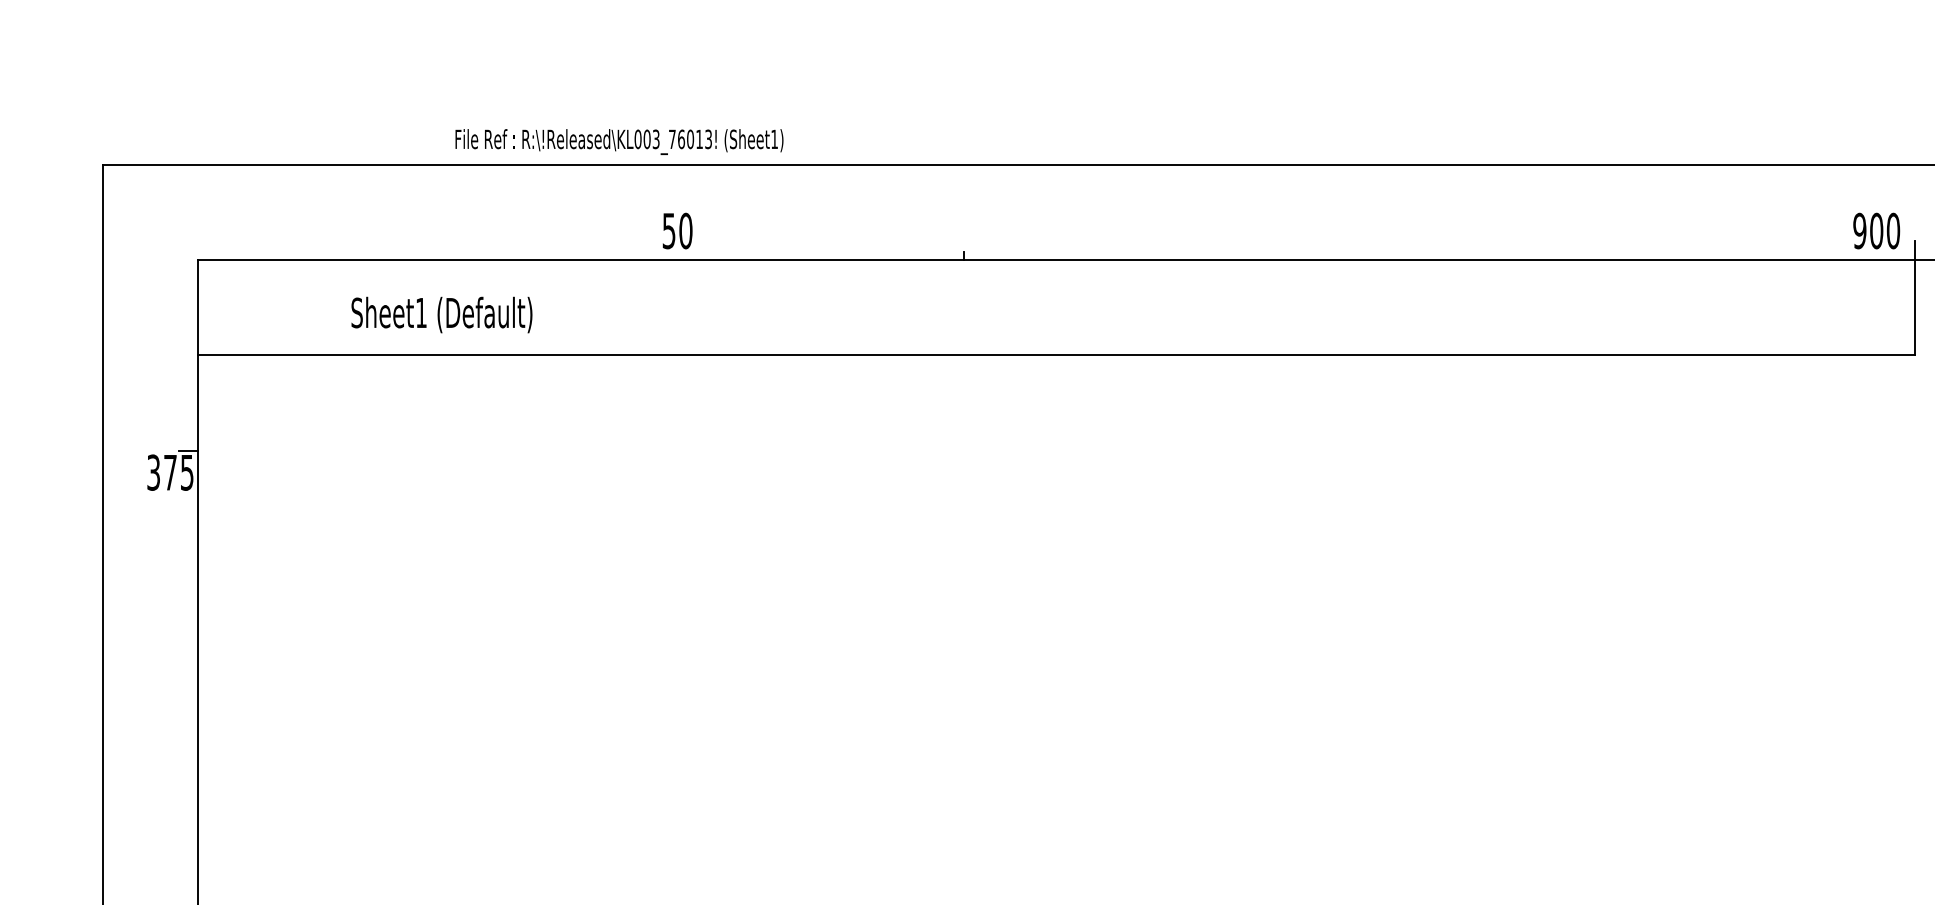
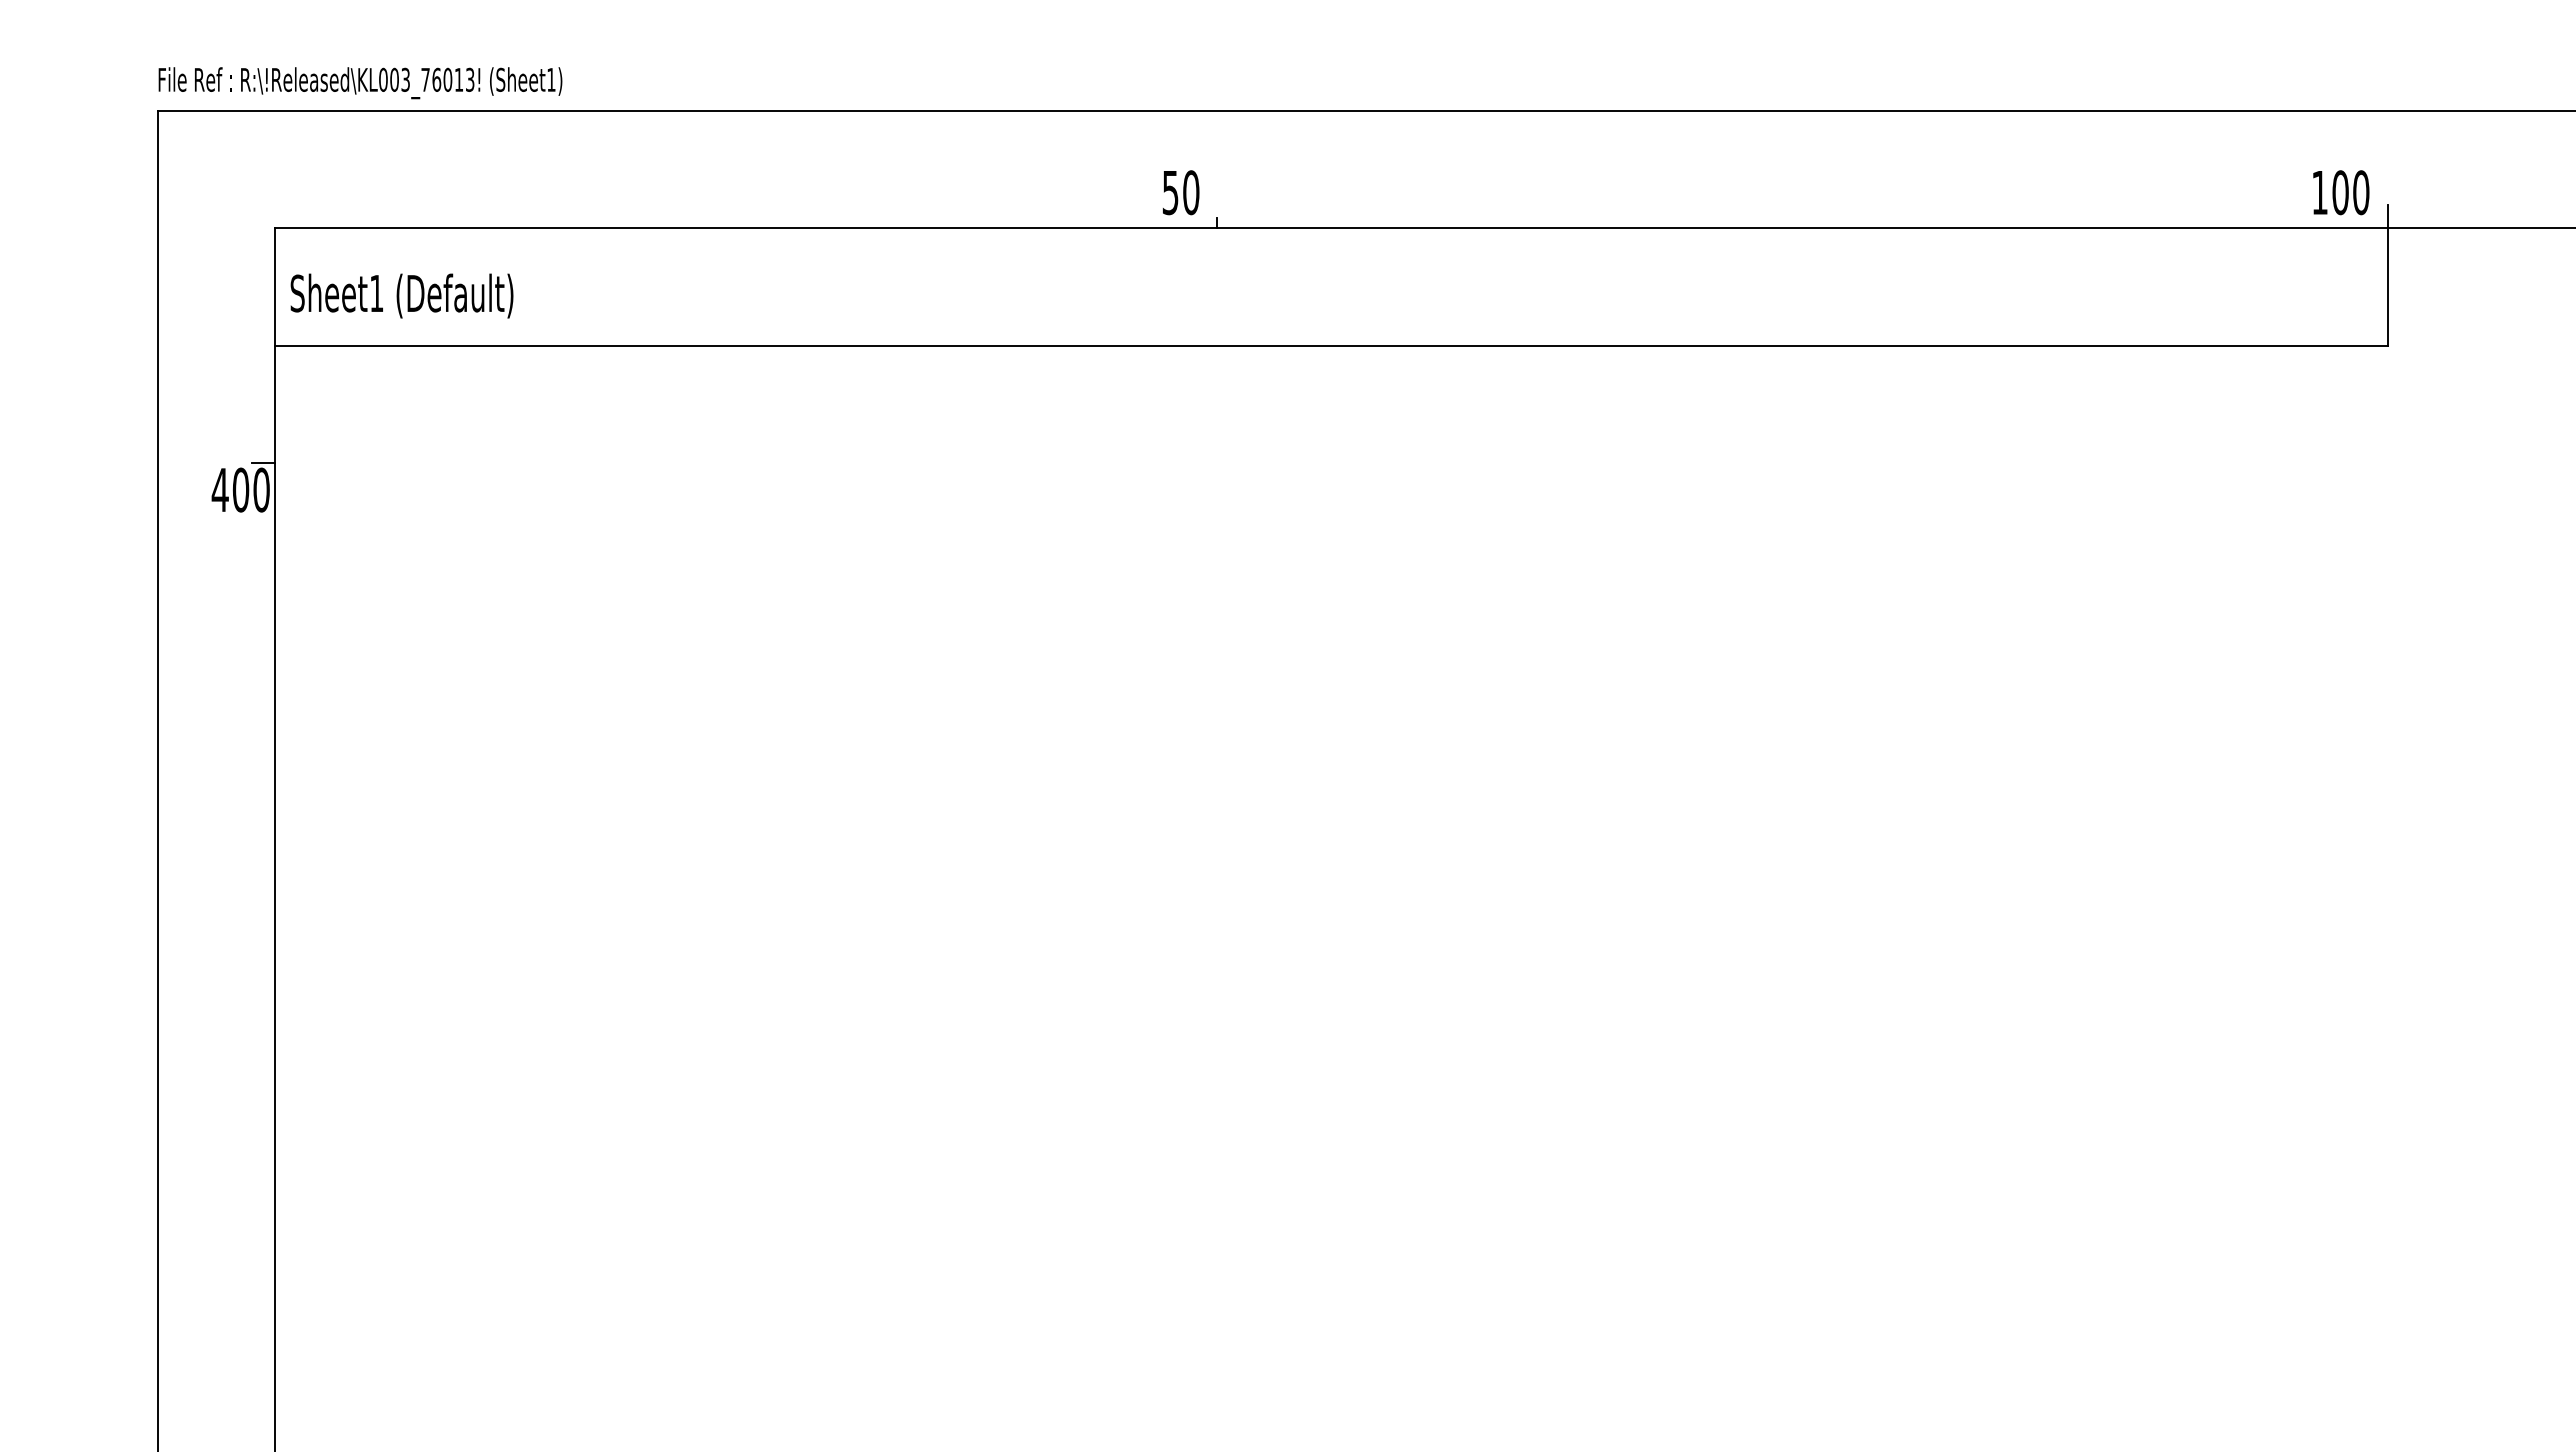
text: (619, 142) -> (360, 83), moved
text: (677, 230) -> (1181, 192), moved
text: (1859, 230) -> (2319, 192), 900 -> 100
text: (441, 314) -> (401, 295), moved
text: (170, 472) -> (240, 489), 375 -> 400

